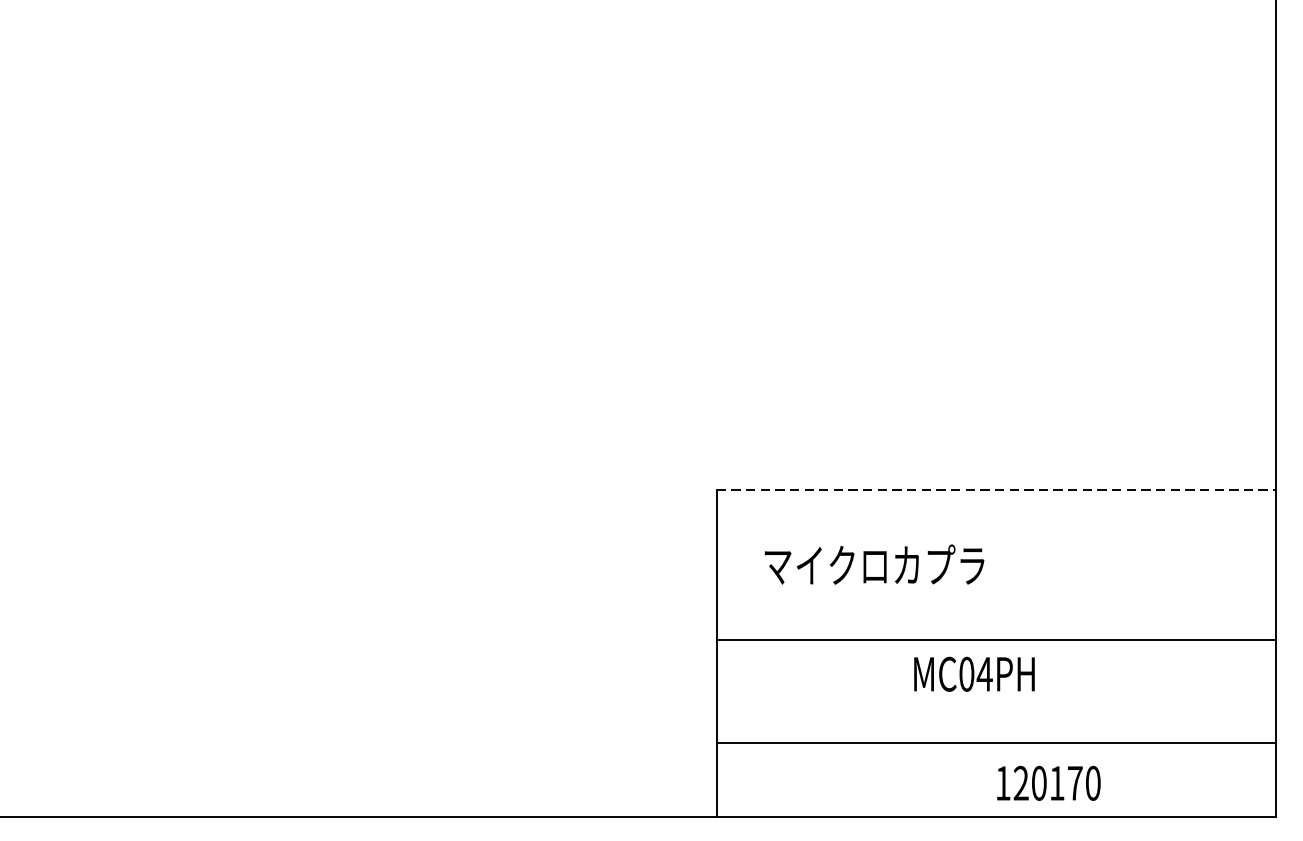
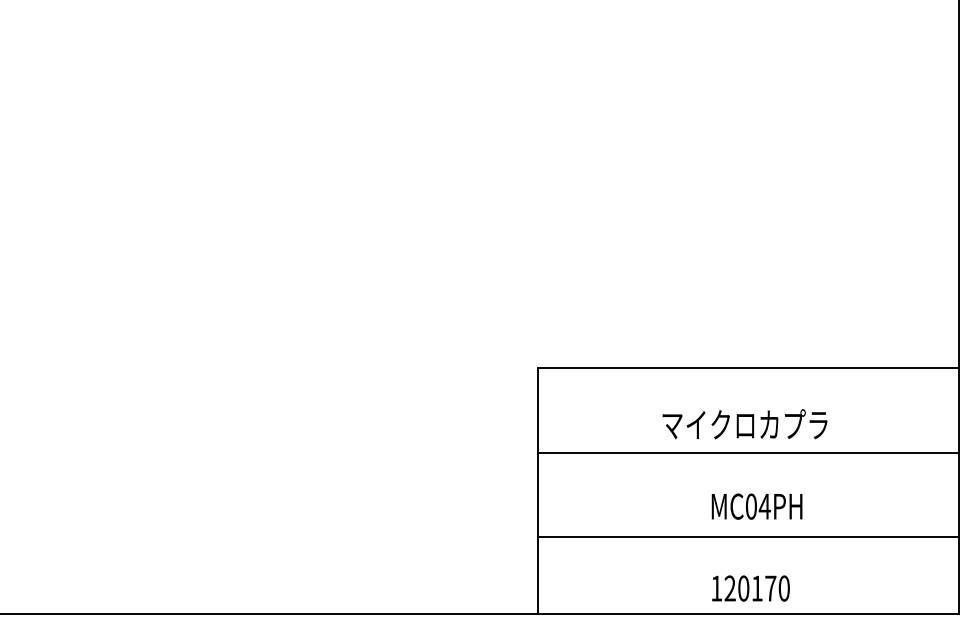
line: (997, 490) -> (749, 368), dashed -> solid
text: (873, 564) -> (744, 424), moved
line: (996, 639) -> (748, 452), moved
text: (973, 674) -> (756, 506), moved
line: (996, 742) -> (748, 536), moved
text: (1048, 783) -> (750, 588), moved

